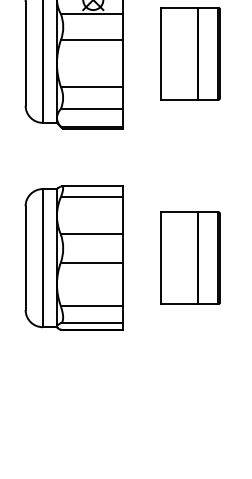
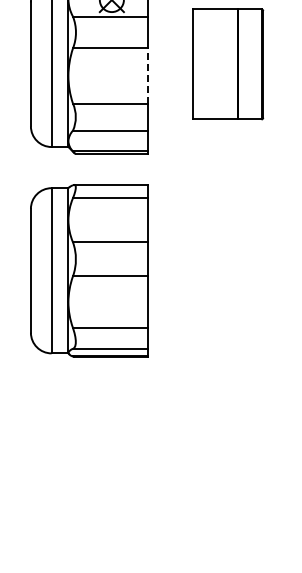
line: (123, 63) -> (147, 76), solid -> dashed
part: (74, 257) -> (89, 270), moved
part: (190, 257) -> (228, 308), removed

